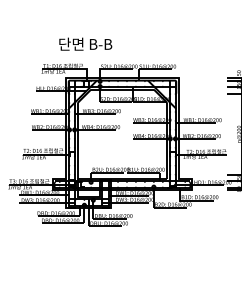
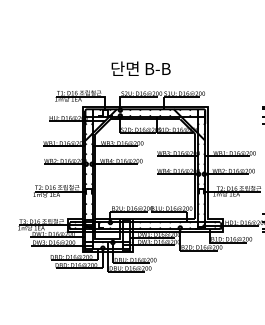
text: (85, 43) -> (140, 67), moved

